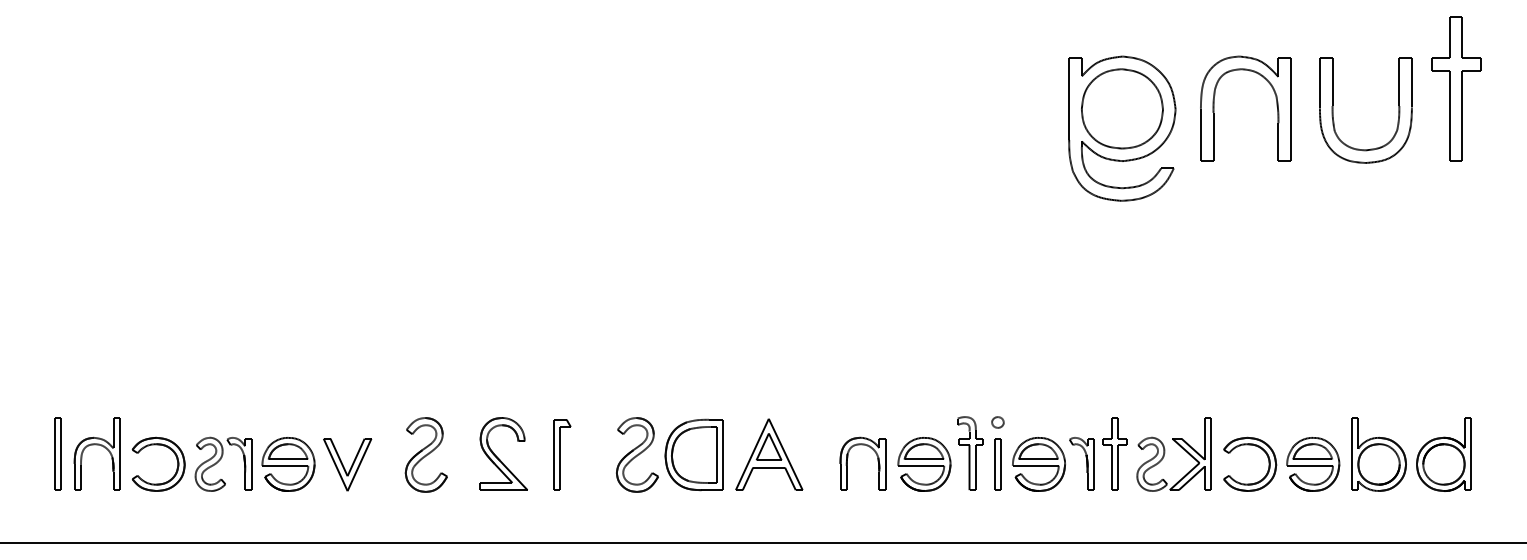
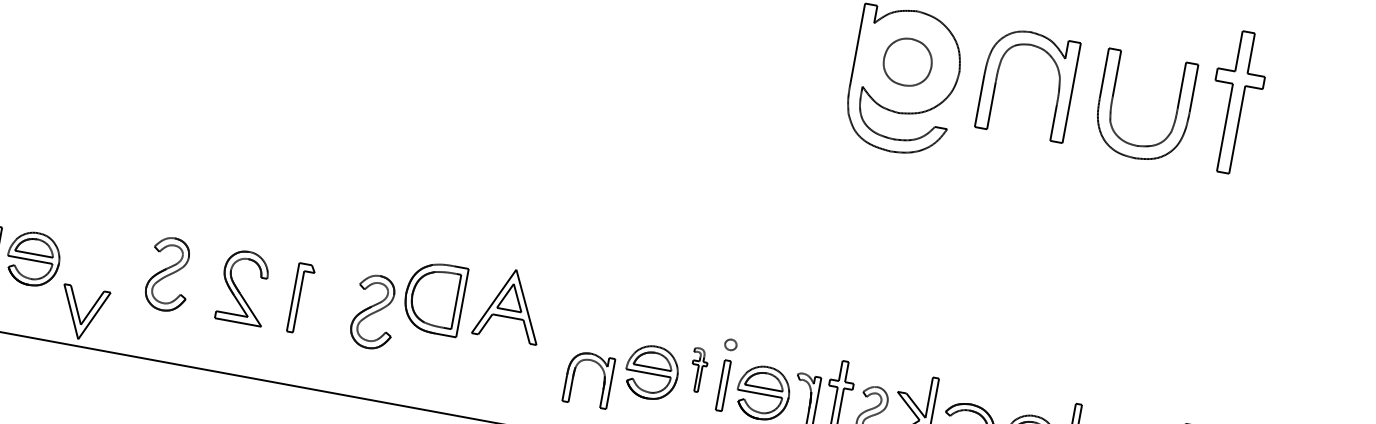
part: (1122, 108) -> (908, 61), size x0.6
part: (970, 453) -> (698, 370), size x0.6
part: (693, 454) -> (433, 297), moved
part: (769, 454) -> (510, 304), moved
part: (847, 463) -> (573, 376), moved
part: (347, 464) -> (82, 313), moved

